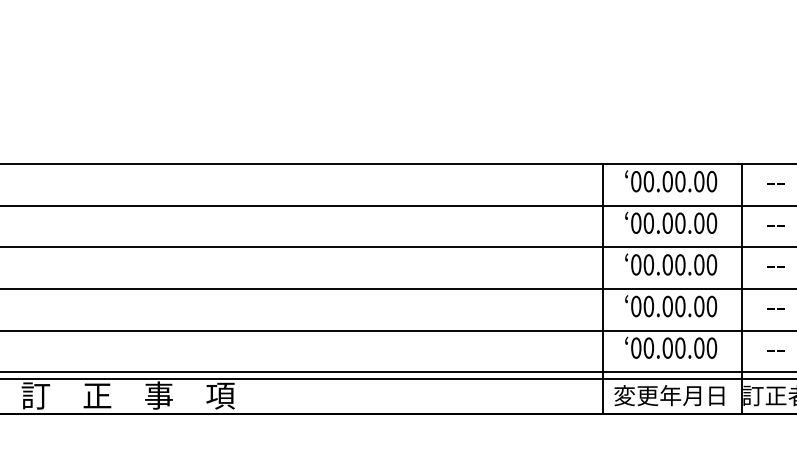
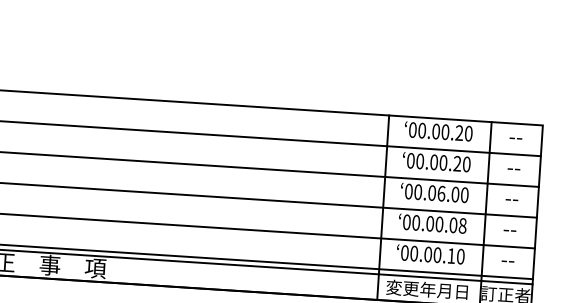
text: (699, 181) -> (459, 133), 00.00.00 -> 00.00.20
text: (699, 222) -> (457, 163), 00.00.00 -> 00.00.20
text: (680, 264) -> (441, 193), 00.00.00 -> 00.06.00
text: (711, 306) -> (462, 225), 00.00.00 -> 00.00.08
text: (699, 347) -> (451, 255), 00.00.00 -> 00.00.10

